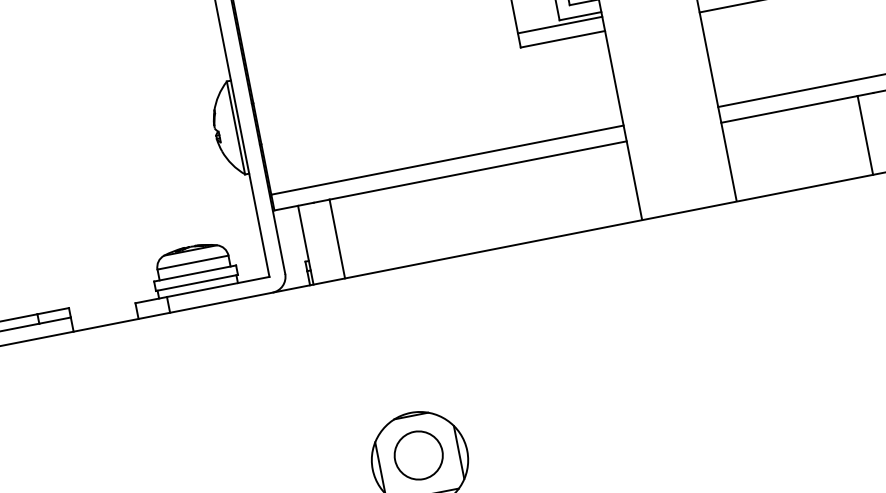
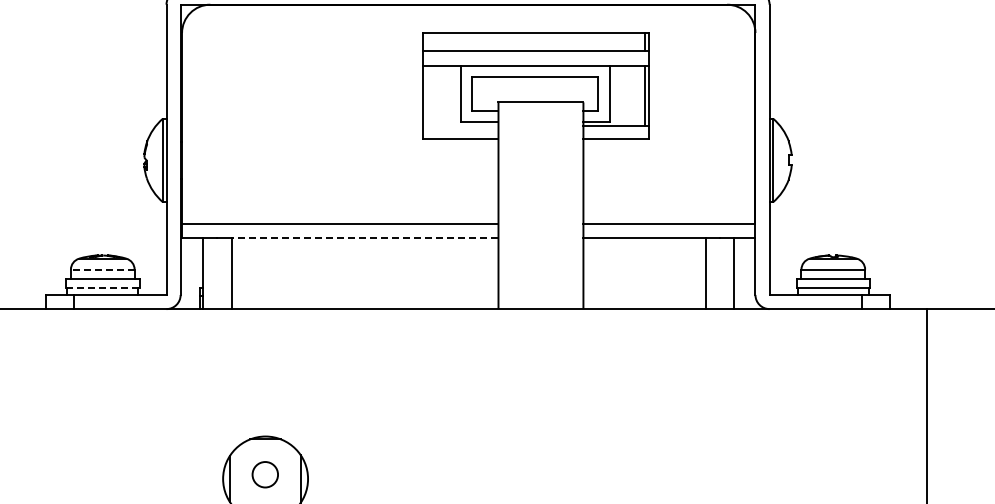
line: (560, 25) -> (460, 126), removed
line: (477, 170) -> (364, 238), solid -> dashed
line: (192, 262) -> (102, 269), solid -> dashed
line: (196, 282) -> (102, 287), solid -> dashed
circle: (418, 455) -> (265, 474), size x0.6

